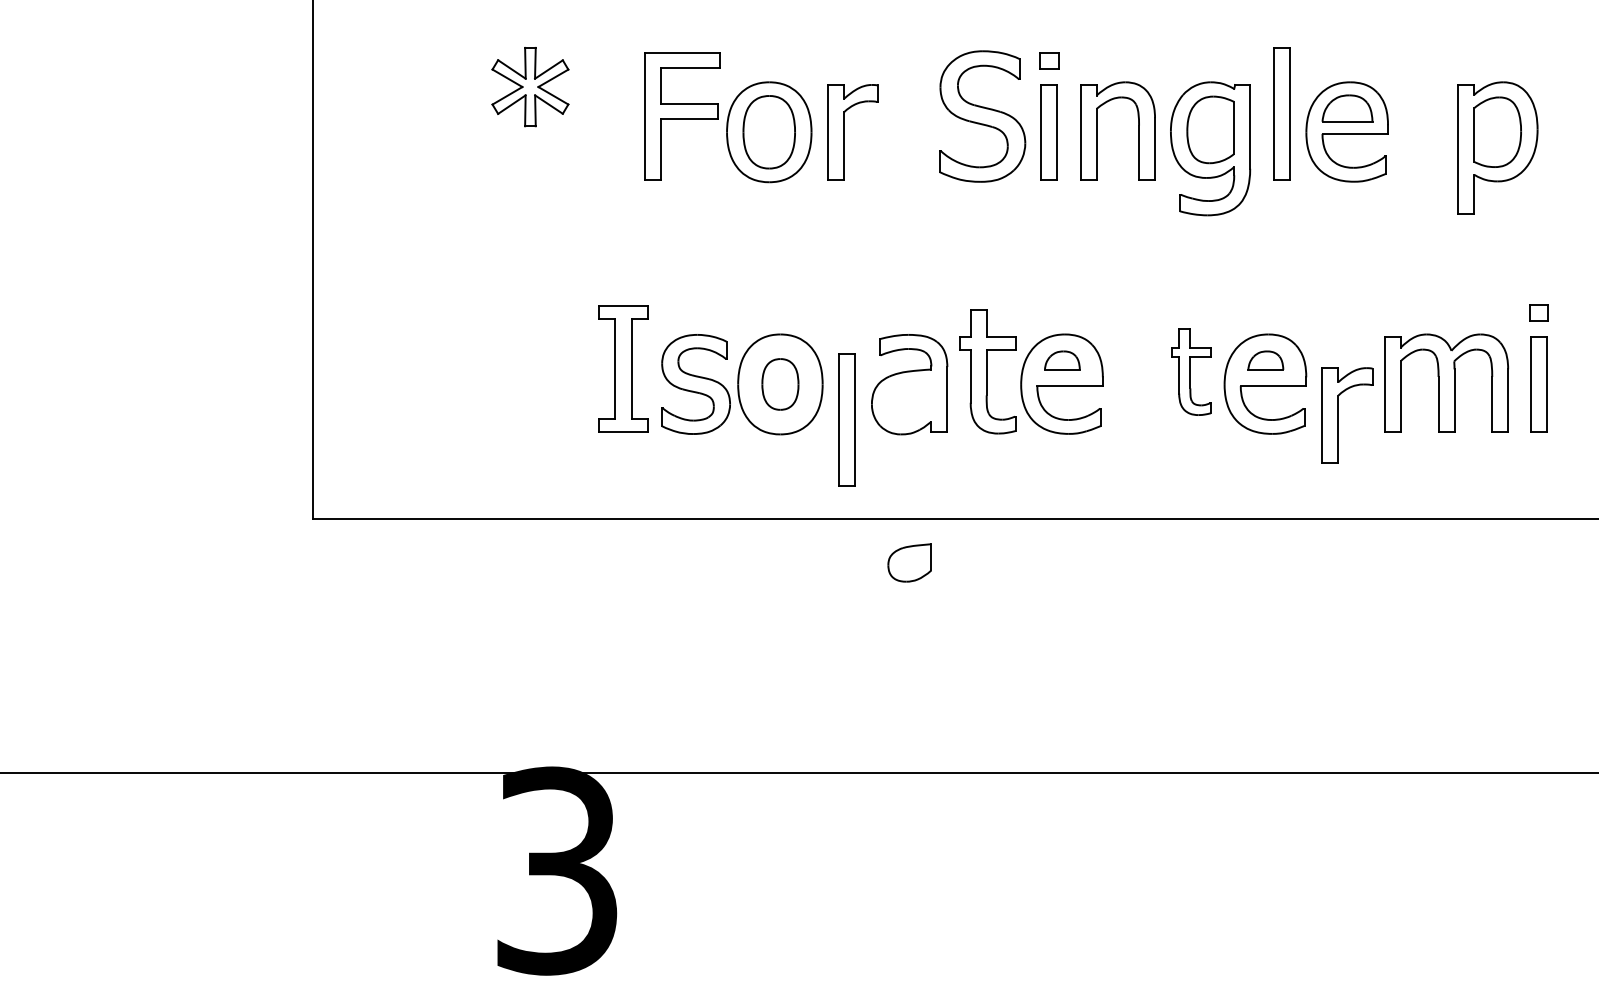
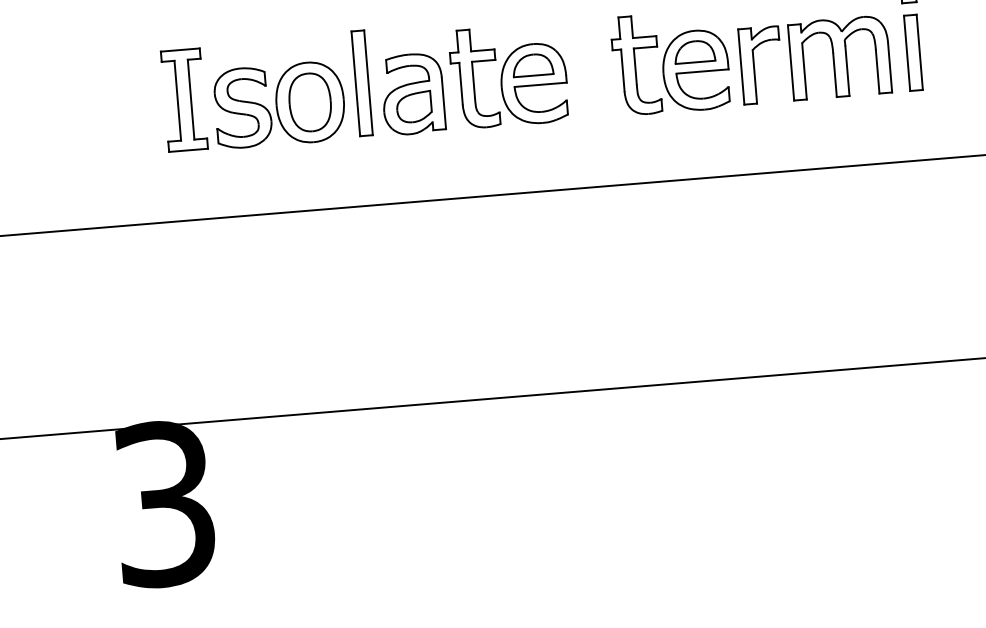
part: (1062, 360) -> (533, 64), size x1.43
part: (1265, 360) -> (694, 51), size x1.43
part: (1190, 371) -> (635, 65), size x1.43
part: (780, 384) -> (310, 102), size x1.43
part: (1338, 415) -> (754, 66), moved
part: (846, 419) -> (361, 83), moved
part: (909, 562) -> (413, 106), moved

